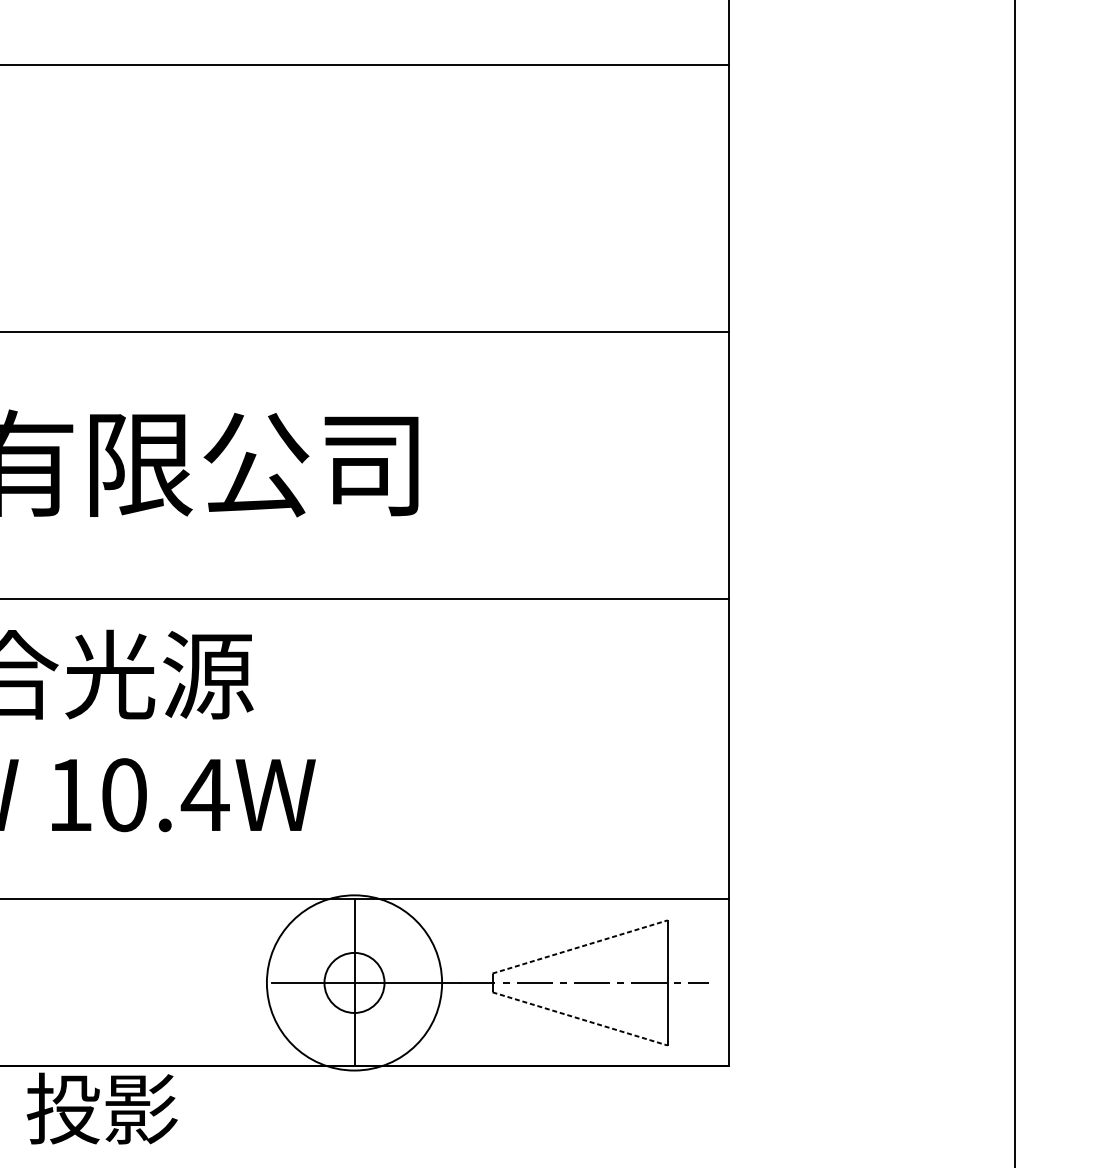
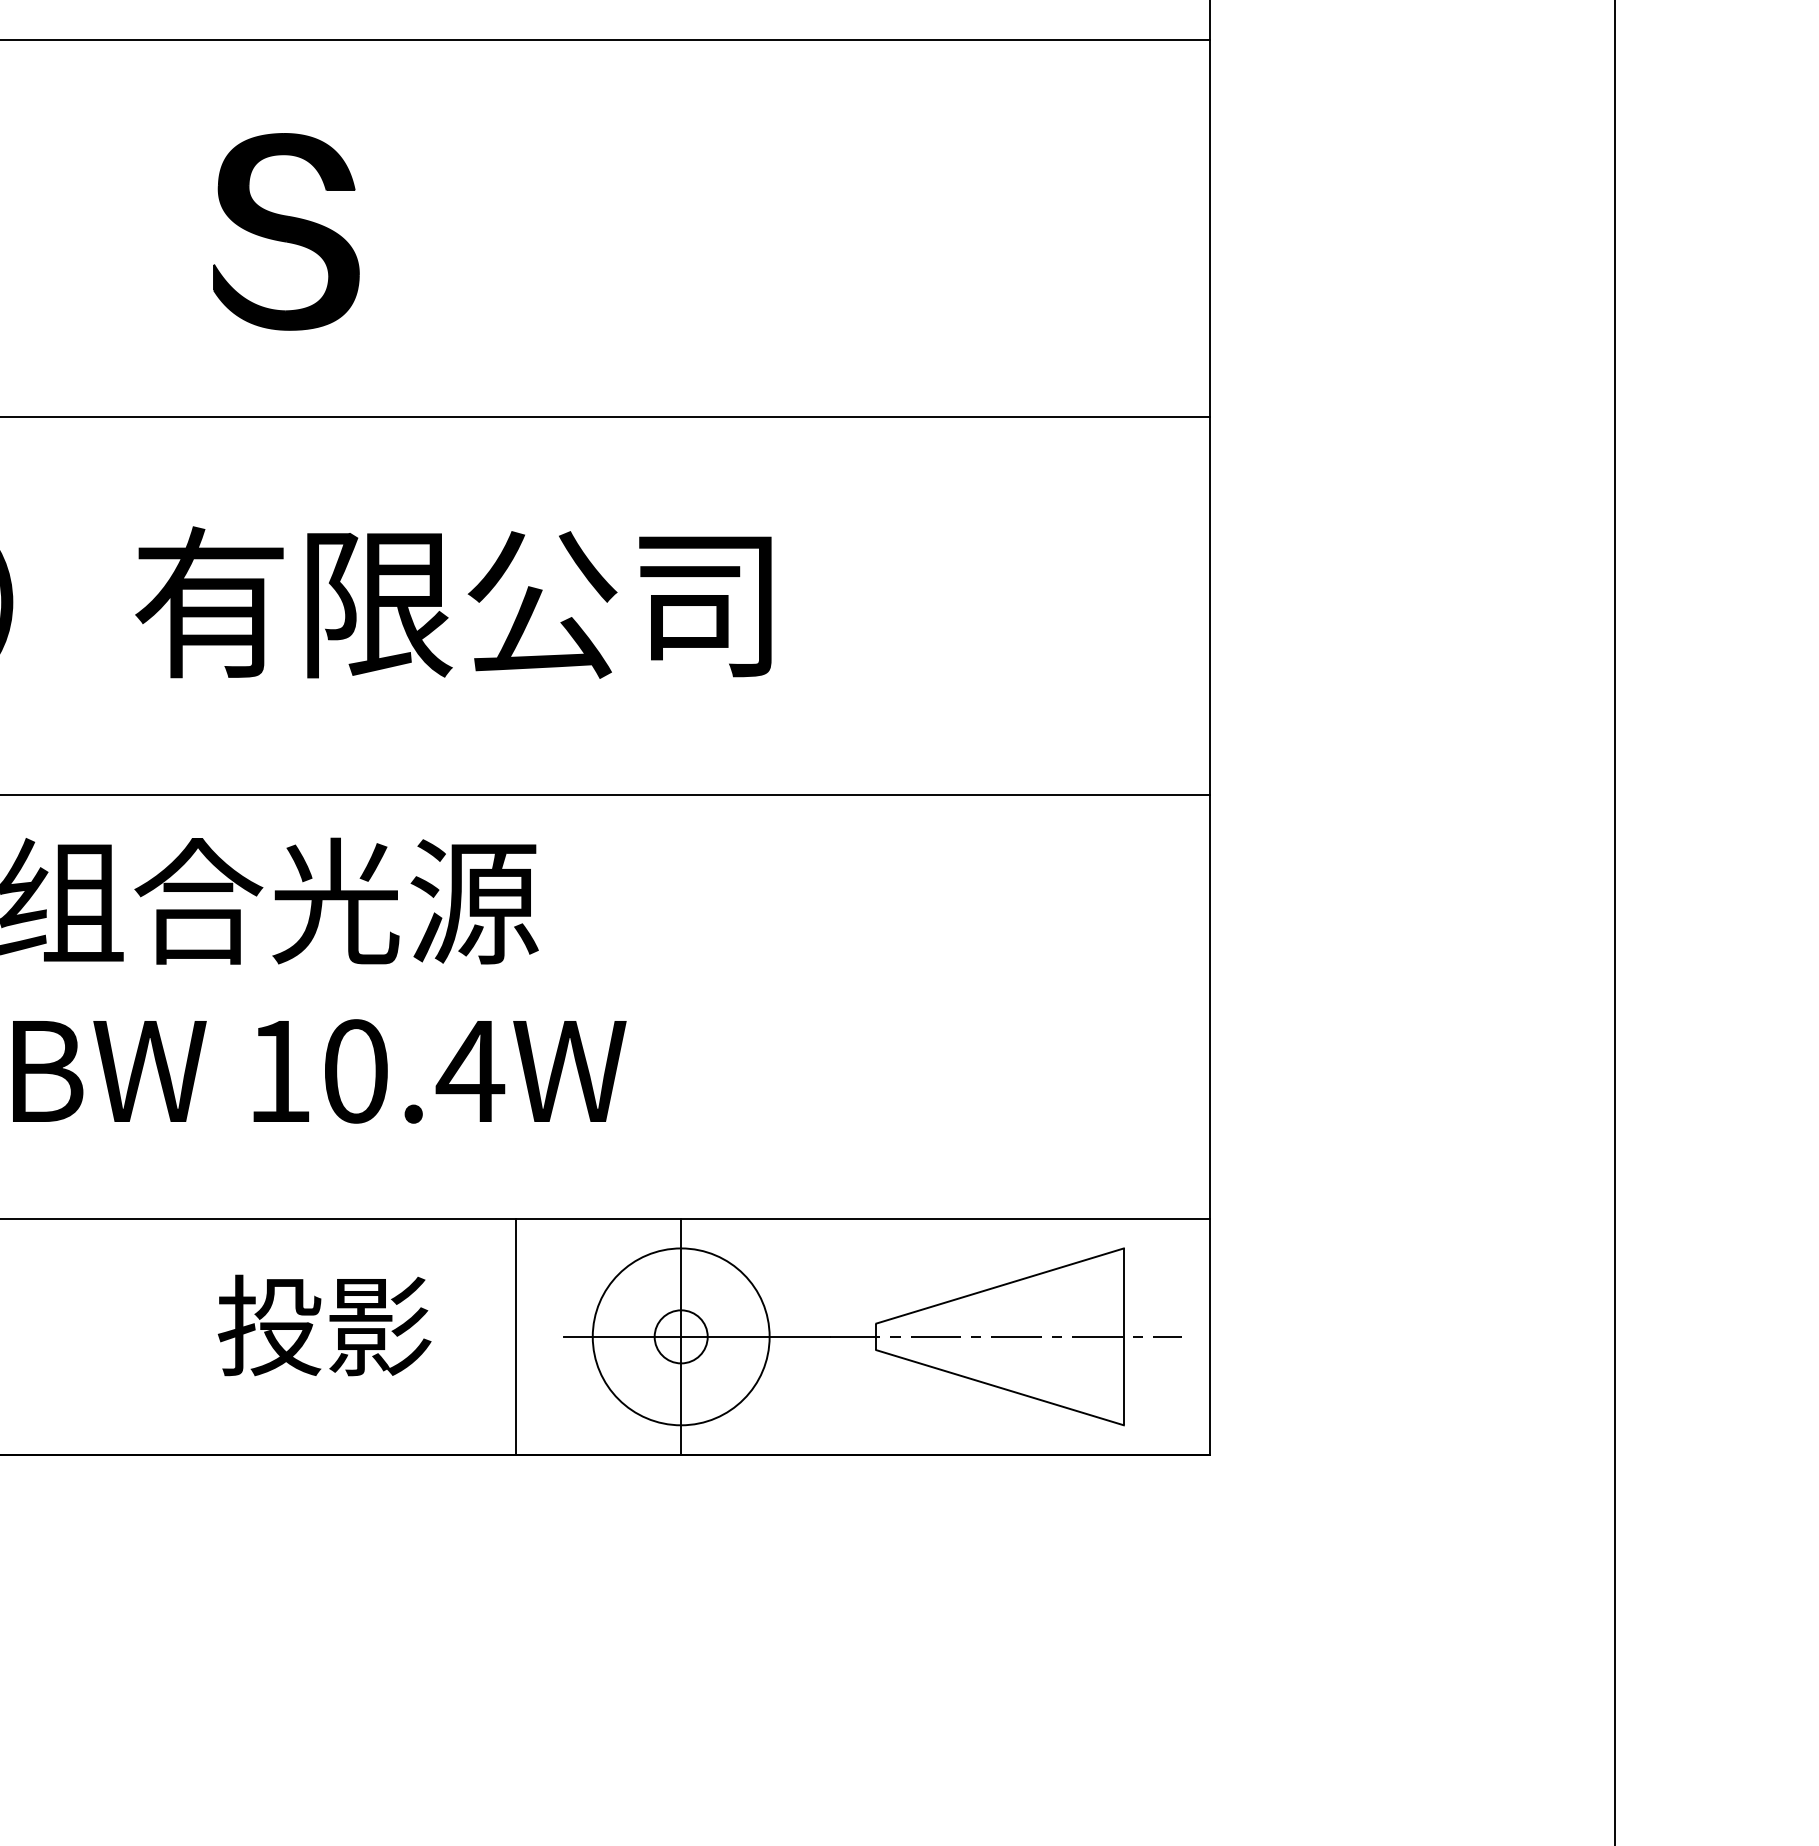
part: (75, 200) -> (286, 231), added
line: (580, 946) -> (1000, 1285), dashed -> solid
line: (237, 982) -> (515, 1336), added
circle: (354, 982) -> (680, 1336), size x0.62
circle: (354, 982) -> (680, 1336), size x0.71
line: (580, 1018) -> (1000, 1387), dashed -> solid
text: (102, 1108) -> (324, 1325), moved

